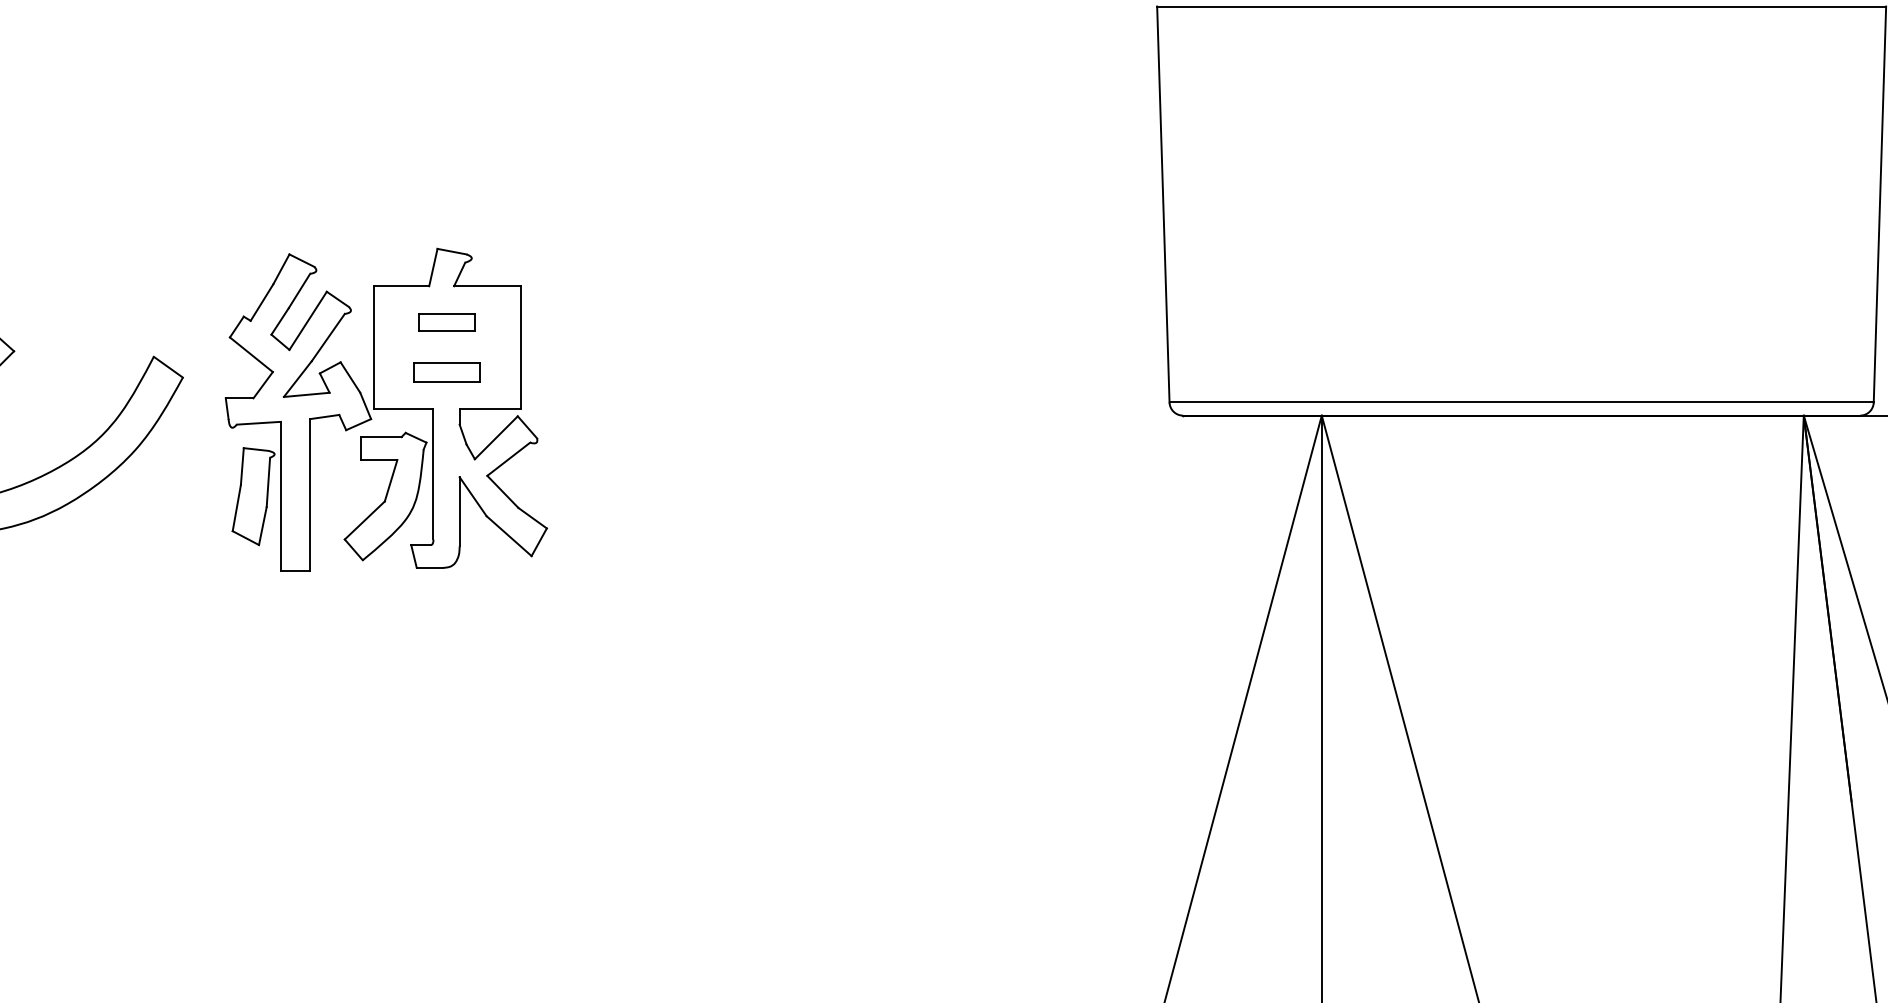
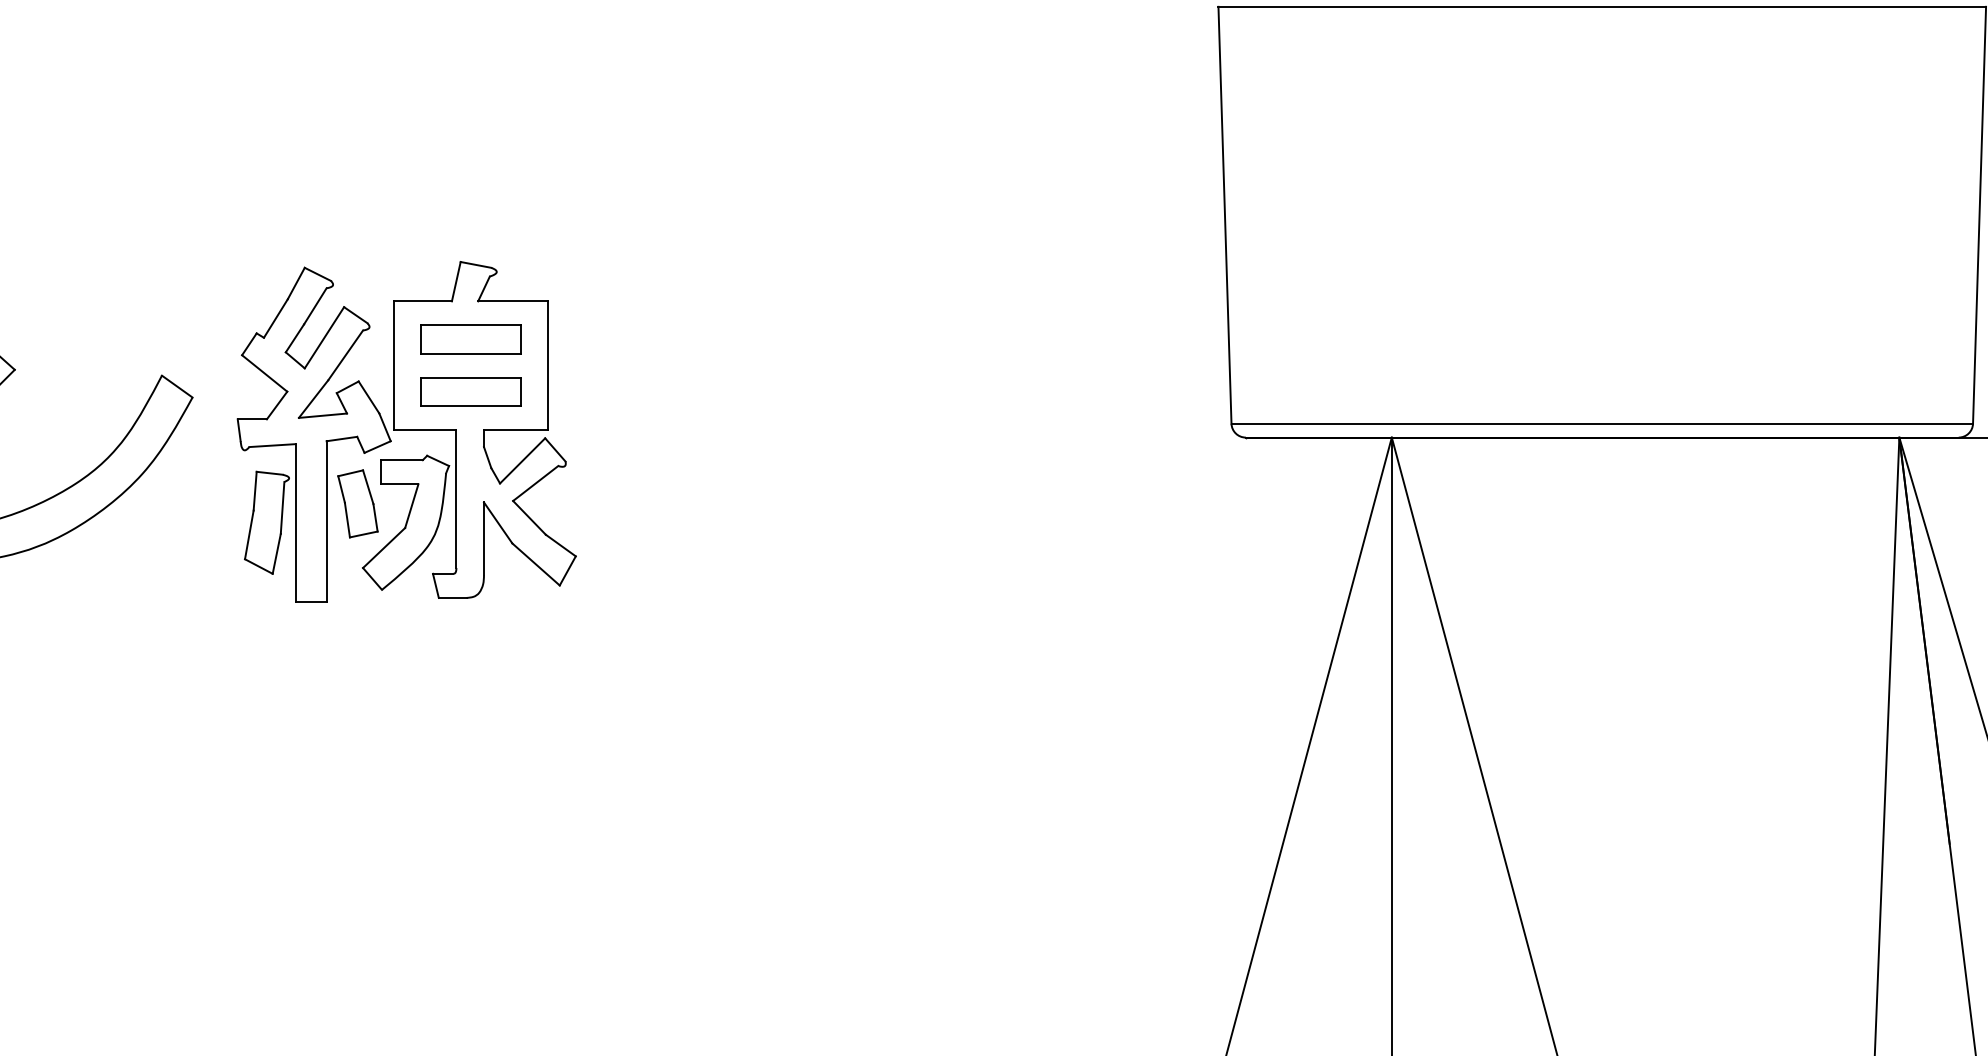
part: (446, 322) -> (470, 339), size x1.67
part: (446, 372) -> (470, 392), size x1.43
part: (339, 478) -> (357, 503), added

